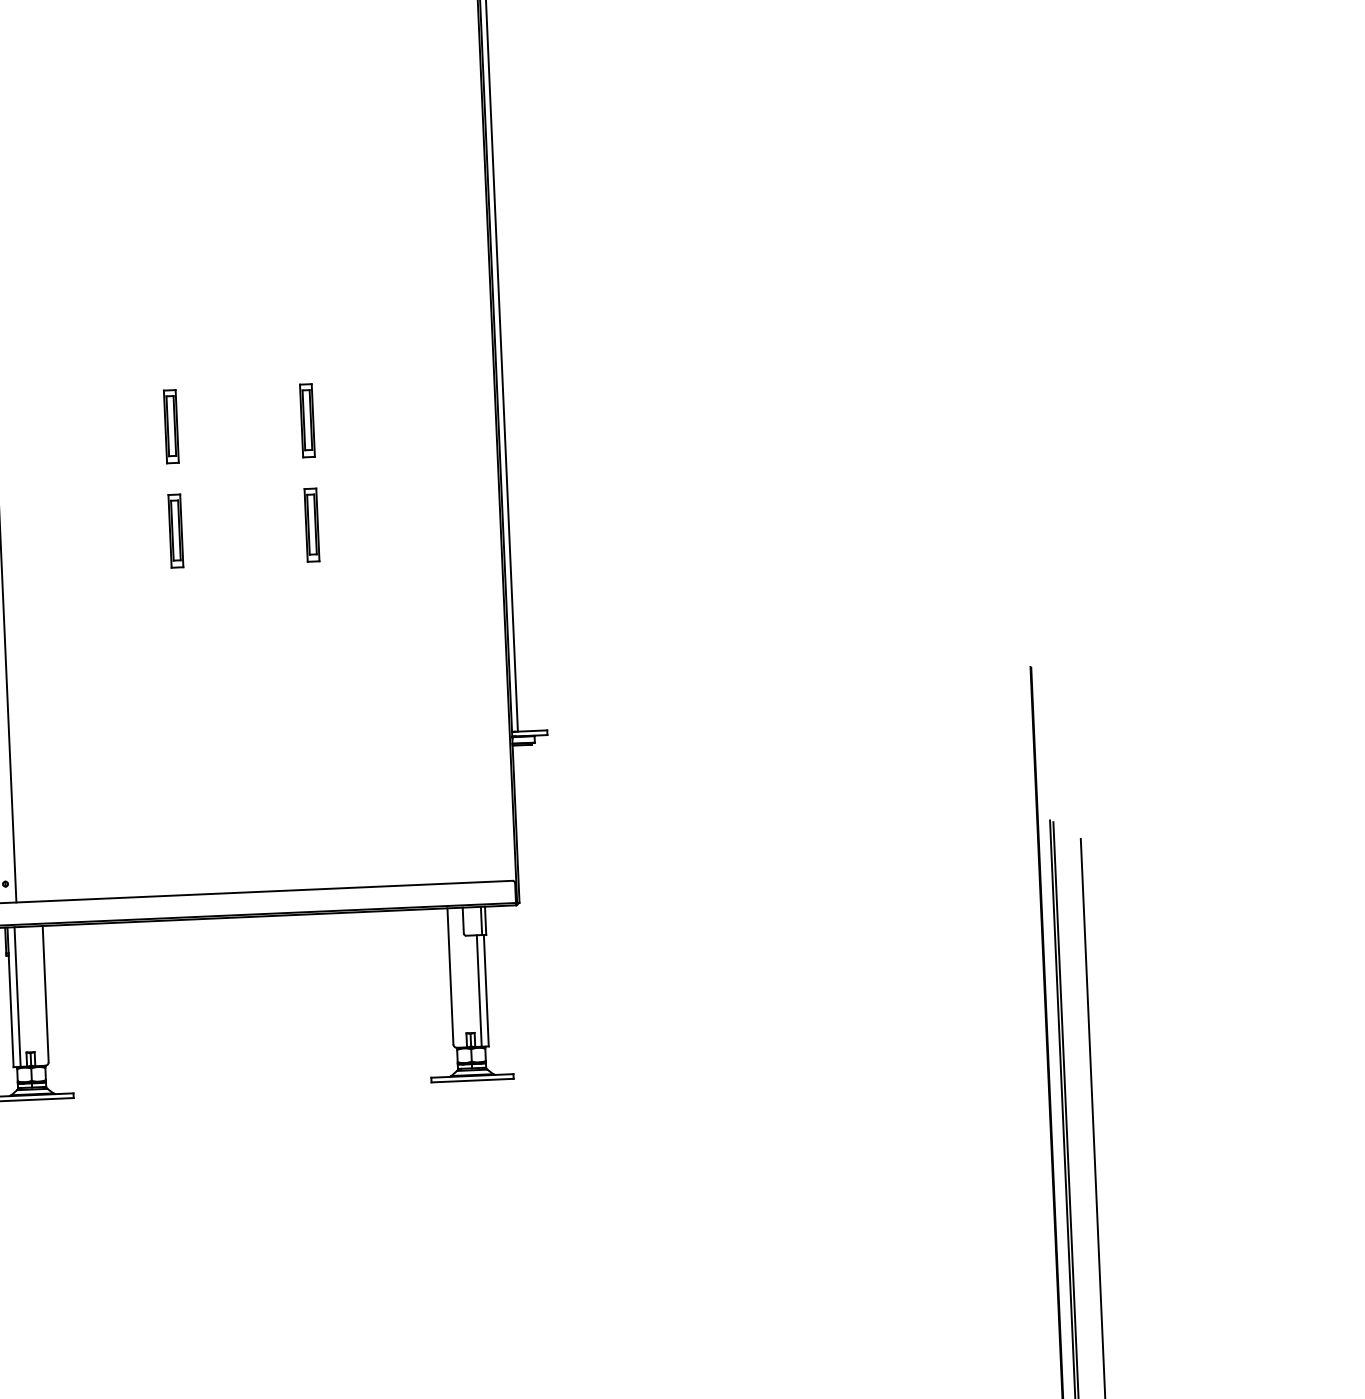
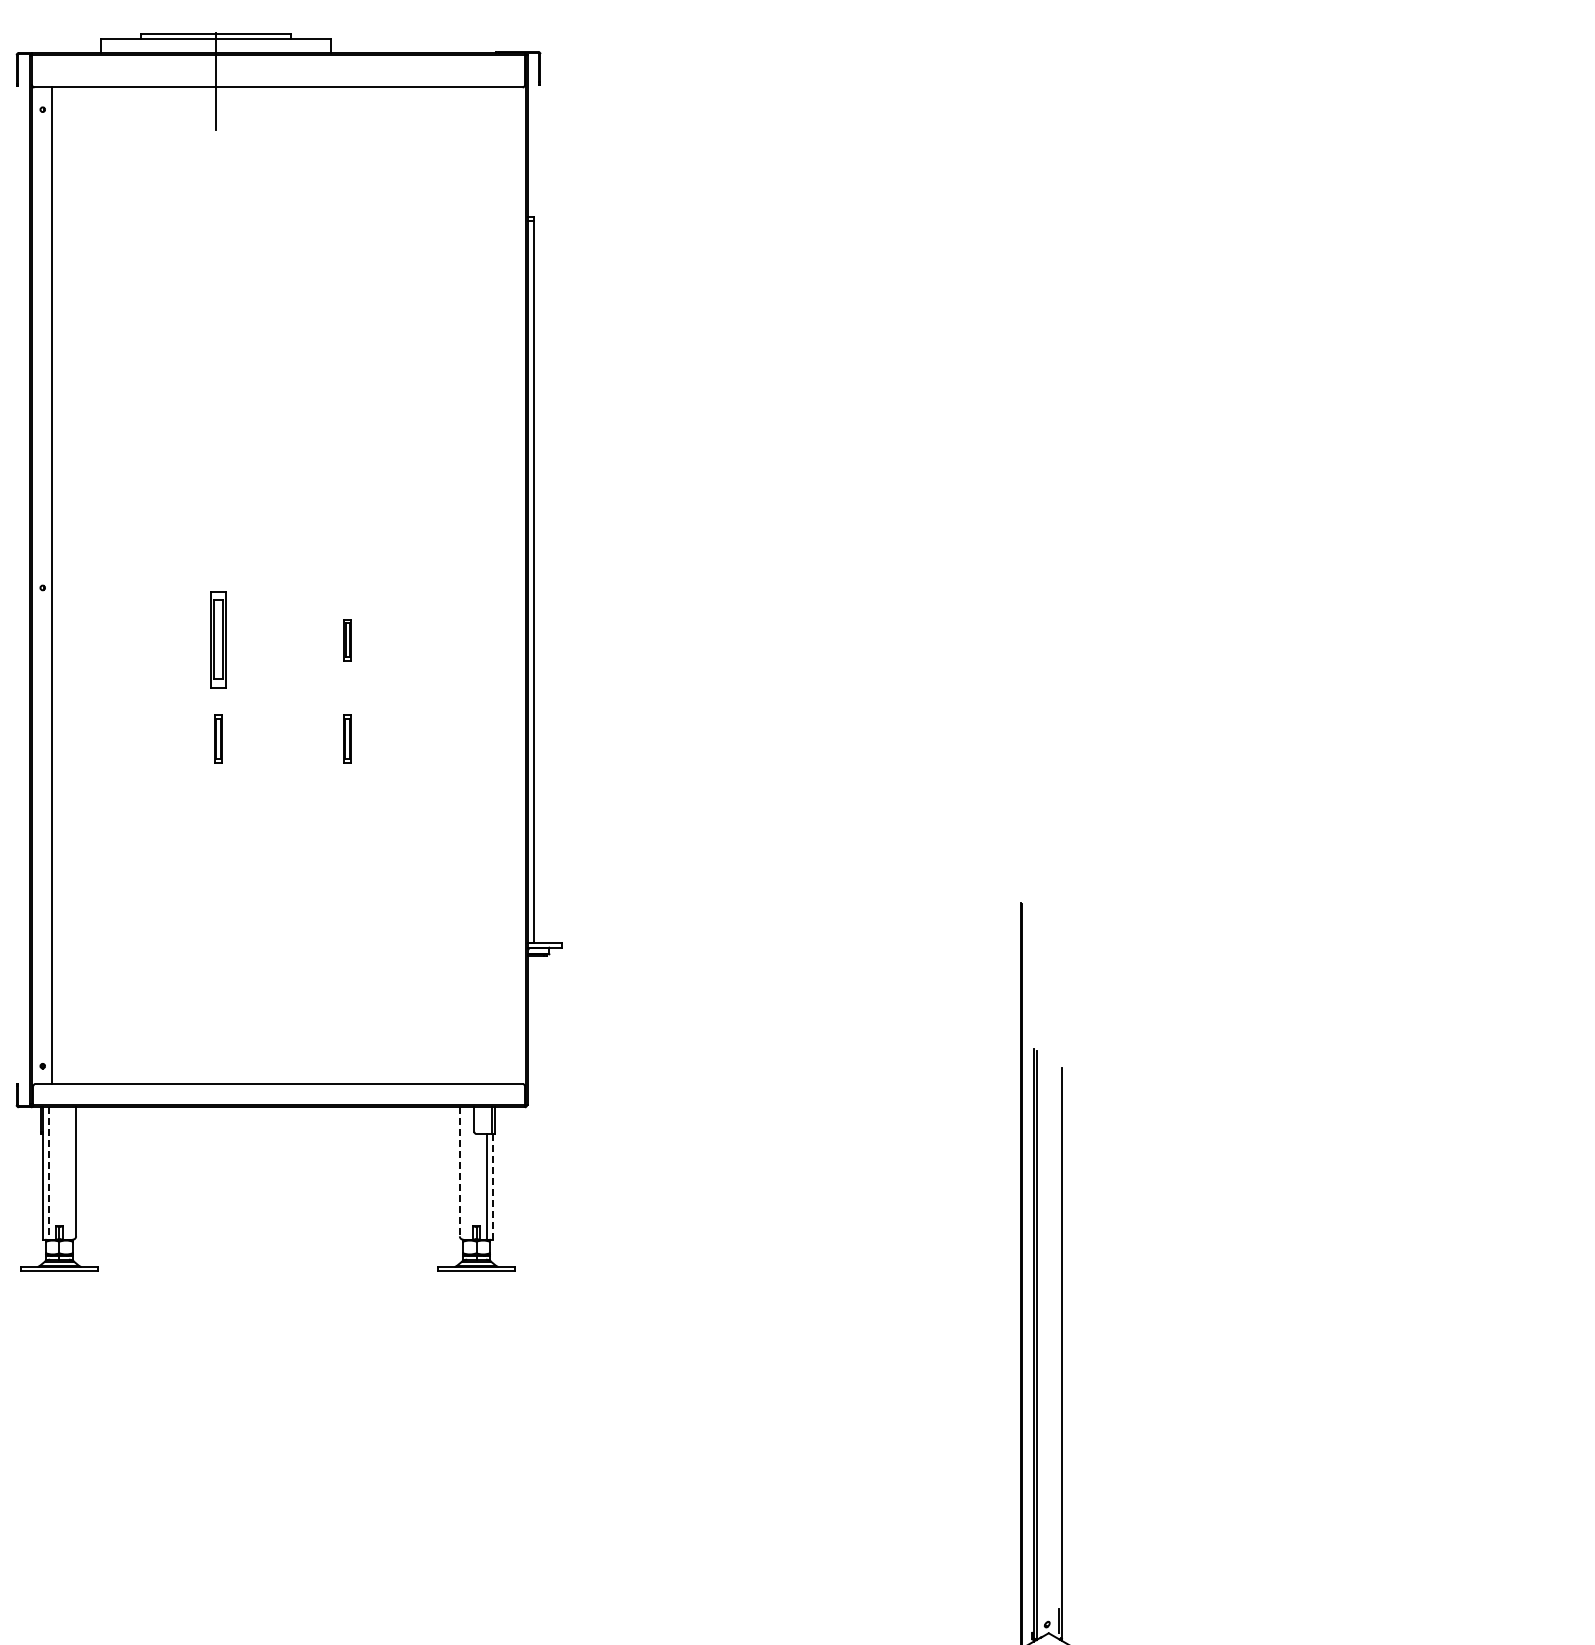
part: (307, 421) -> (347, 640), size x0.6
part: (171, 427) -> (218, 640), size x1.4
part: (312, 525) -> (347, 739), size x0.7
part: (175, 531) -> (218, 739), size x0.7
line: (450, 976) -> (459, 1171), solid -> dashed
line: (486, 990) -> (493, 1186), solid -> dashed
line: (17, 998) -> (49, 1174), solid -> dashed

